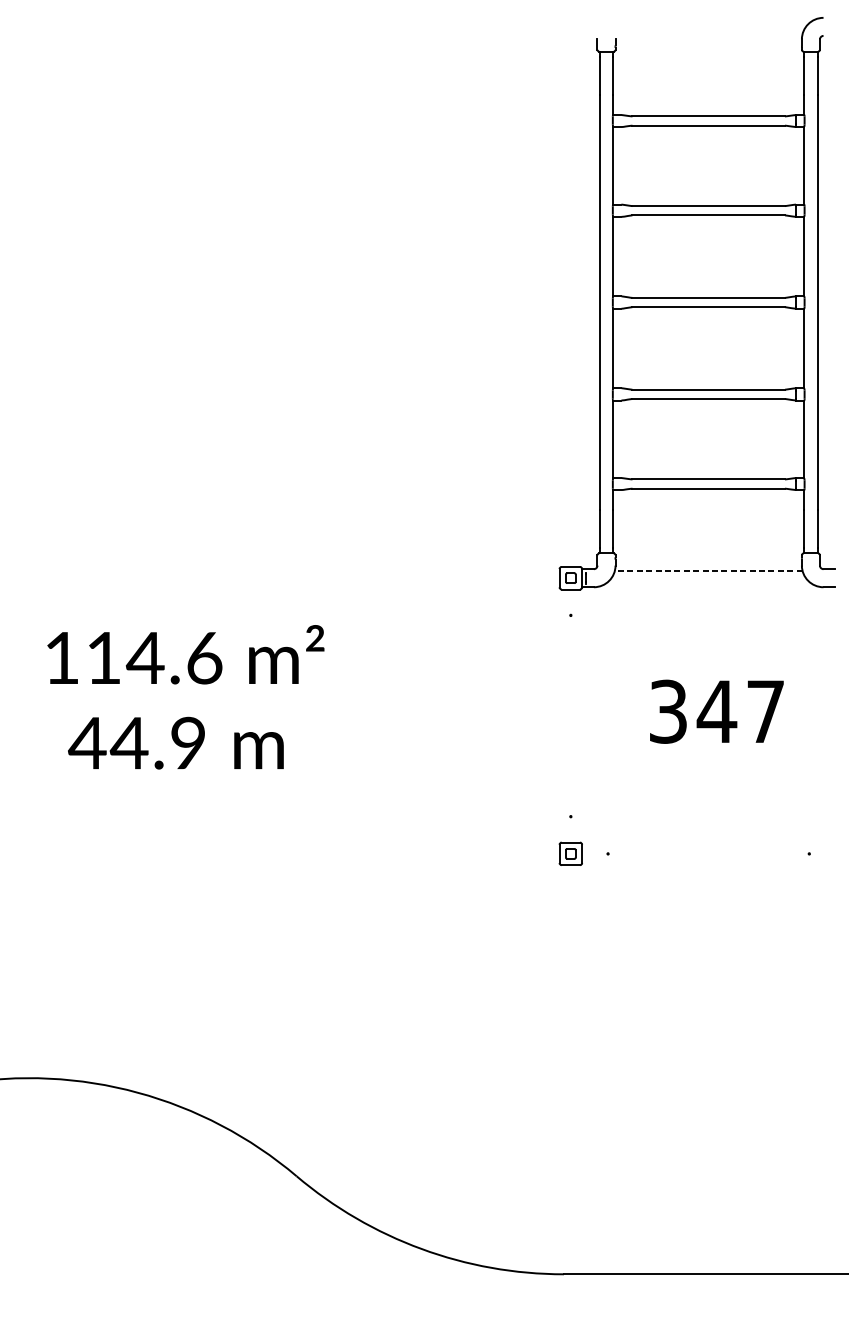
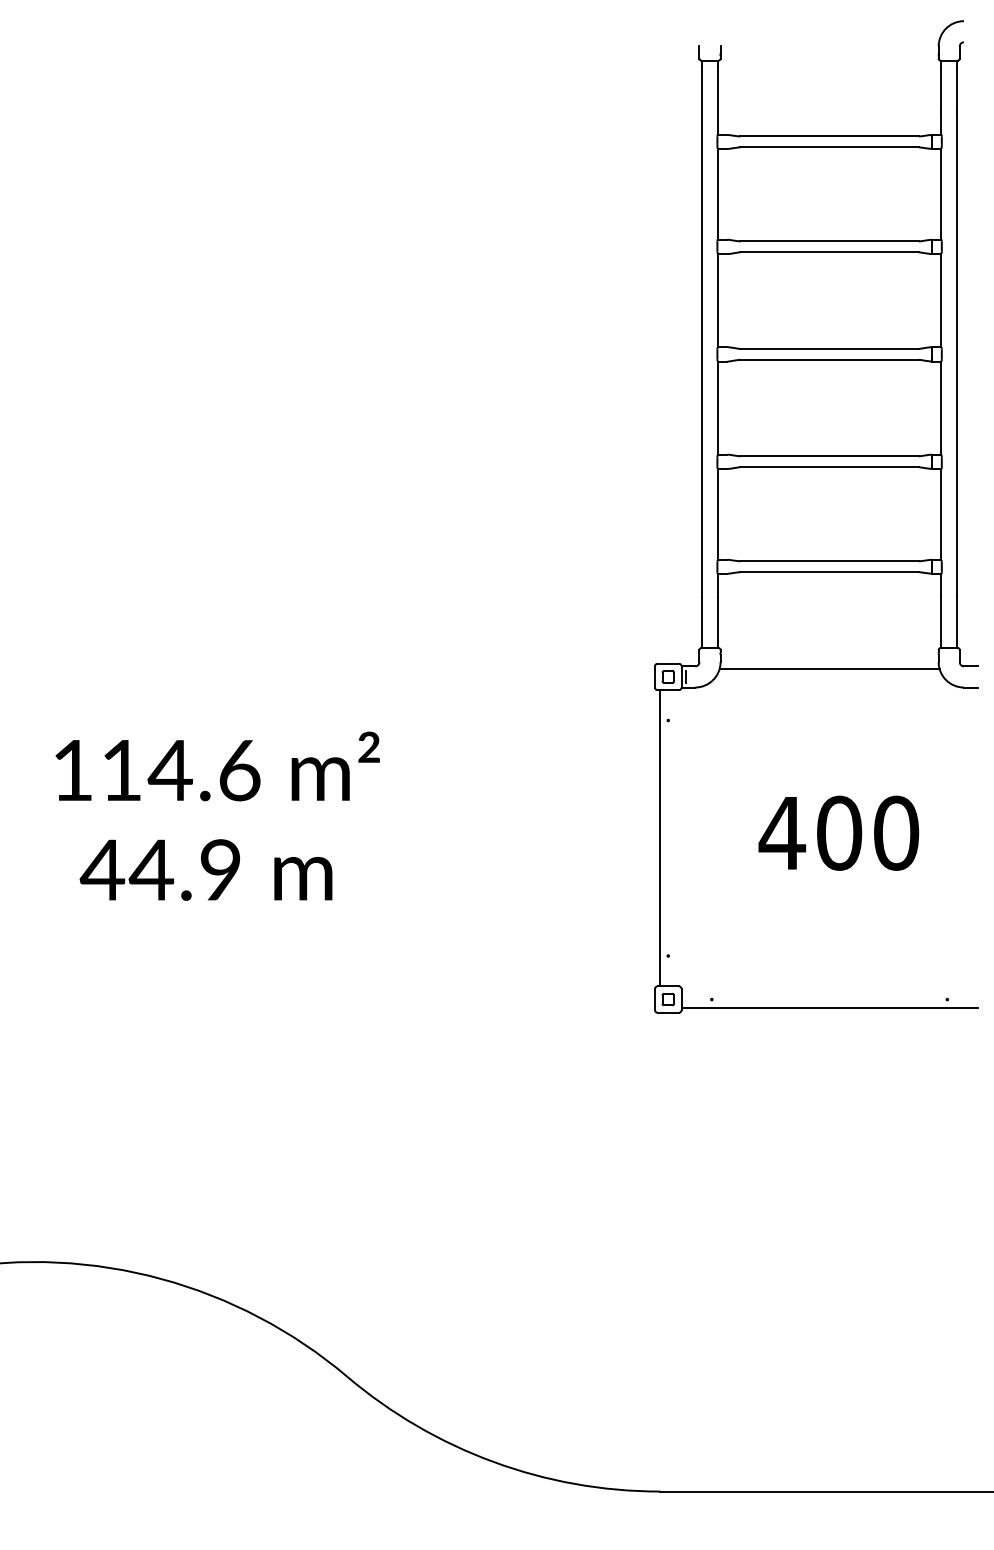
line: (708, 570) -> (829, 668), dashed -> solid
text: (716, 711) -> (838, 832), 347 -> 400
line: (564, 716) -> (660, 838), added
line: (708, 860) -> (829, 1007), added

